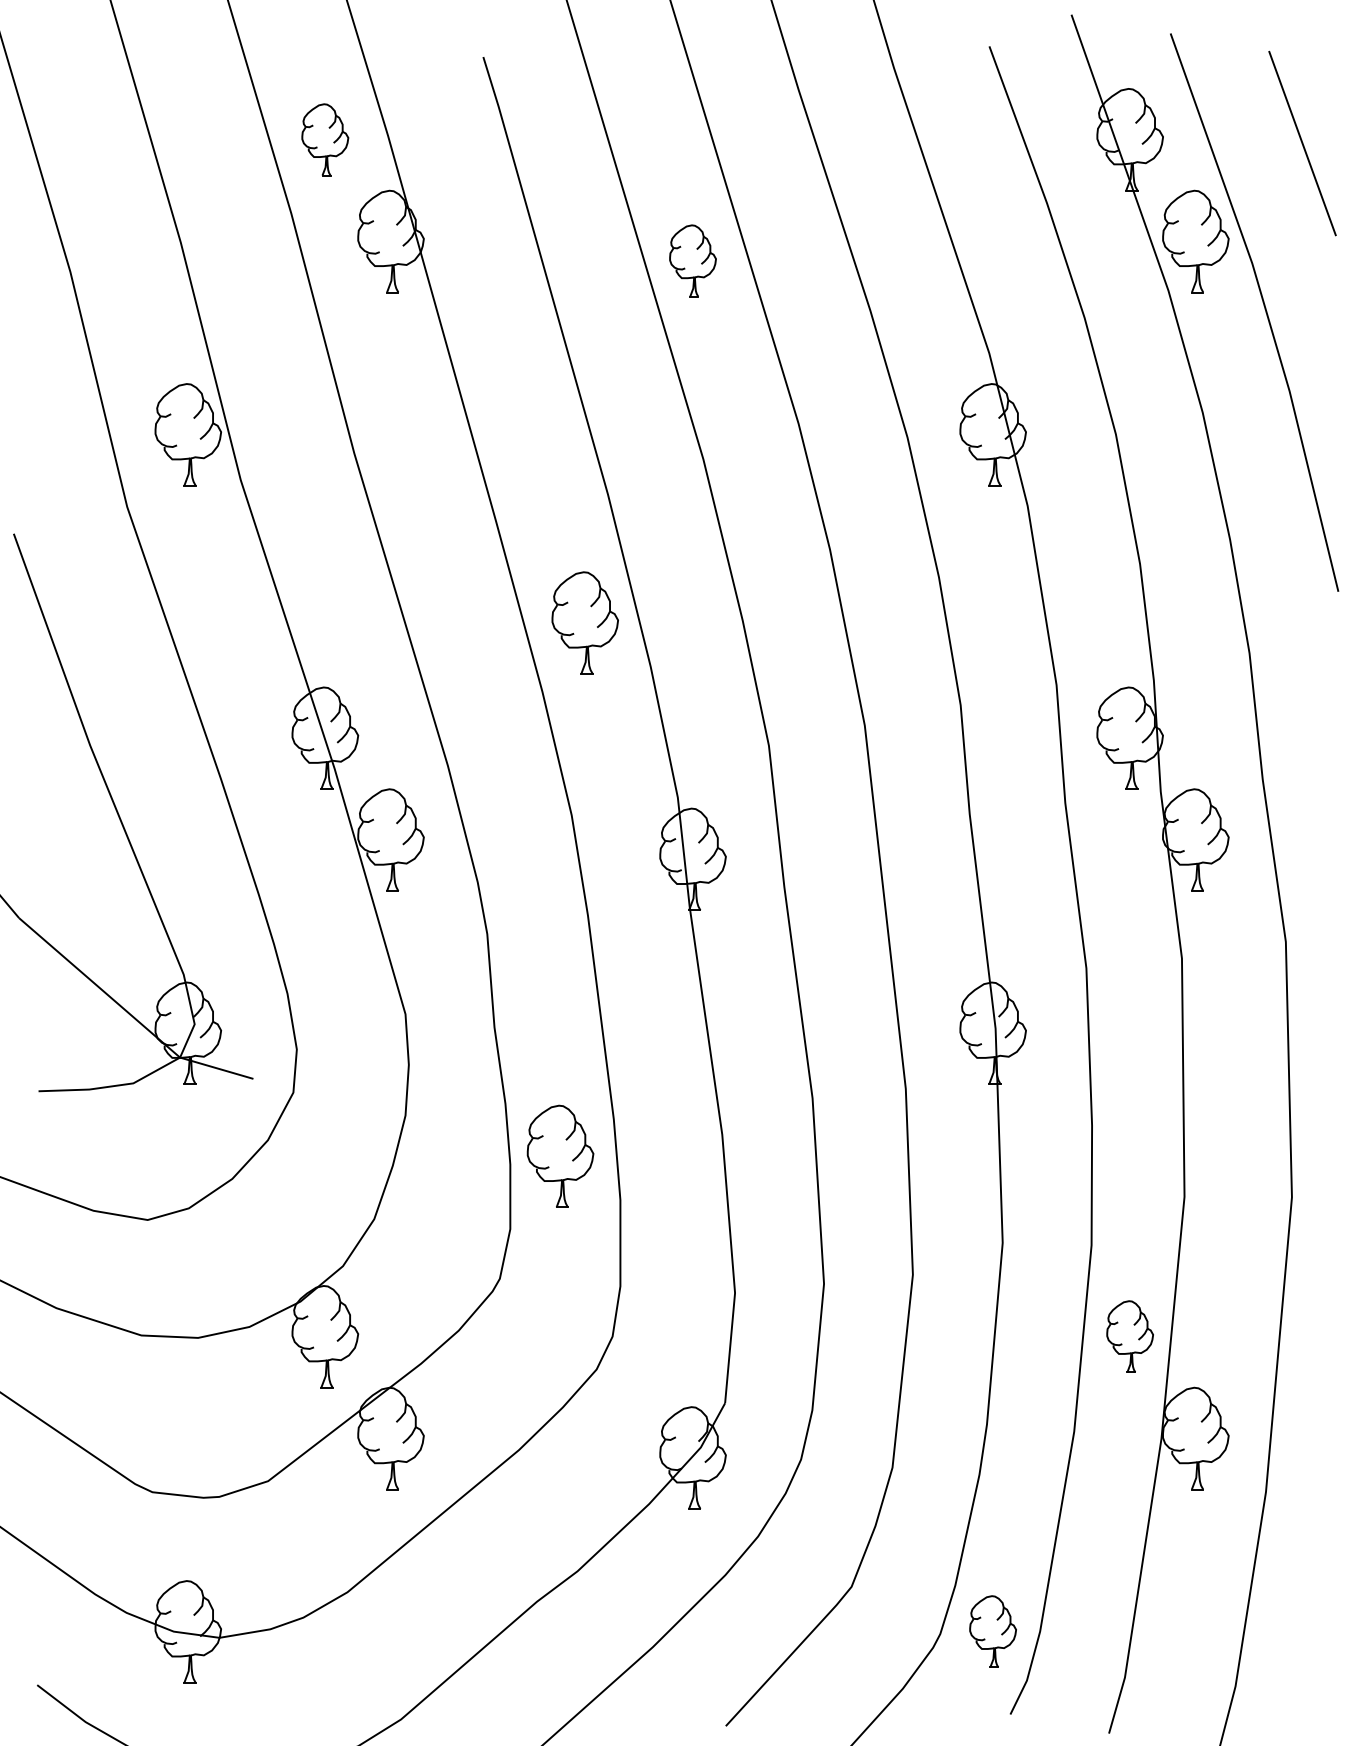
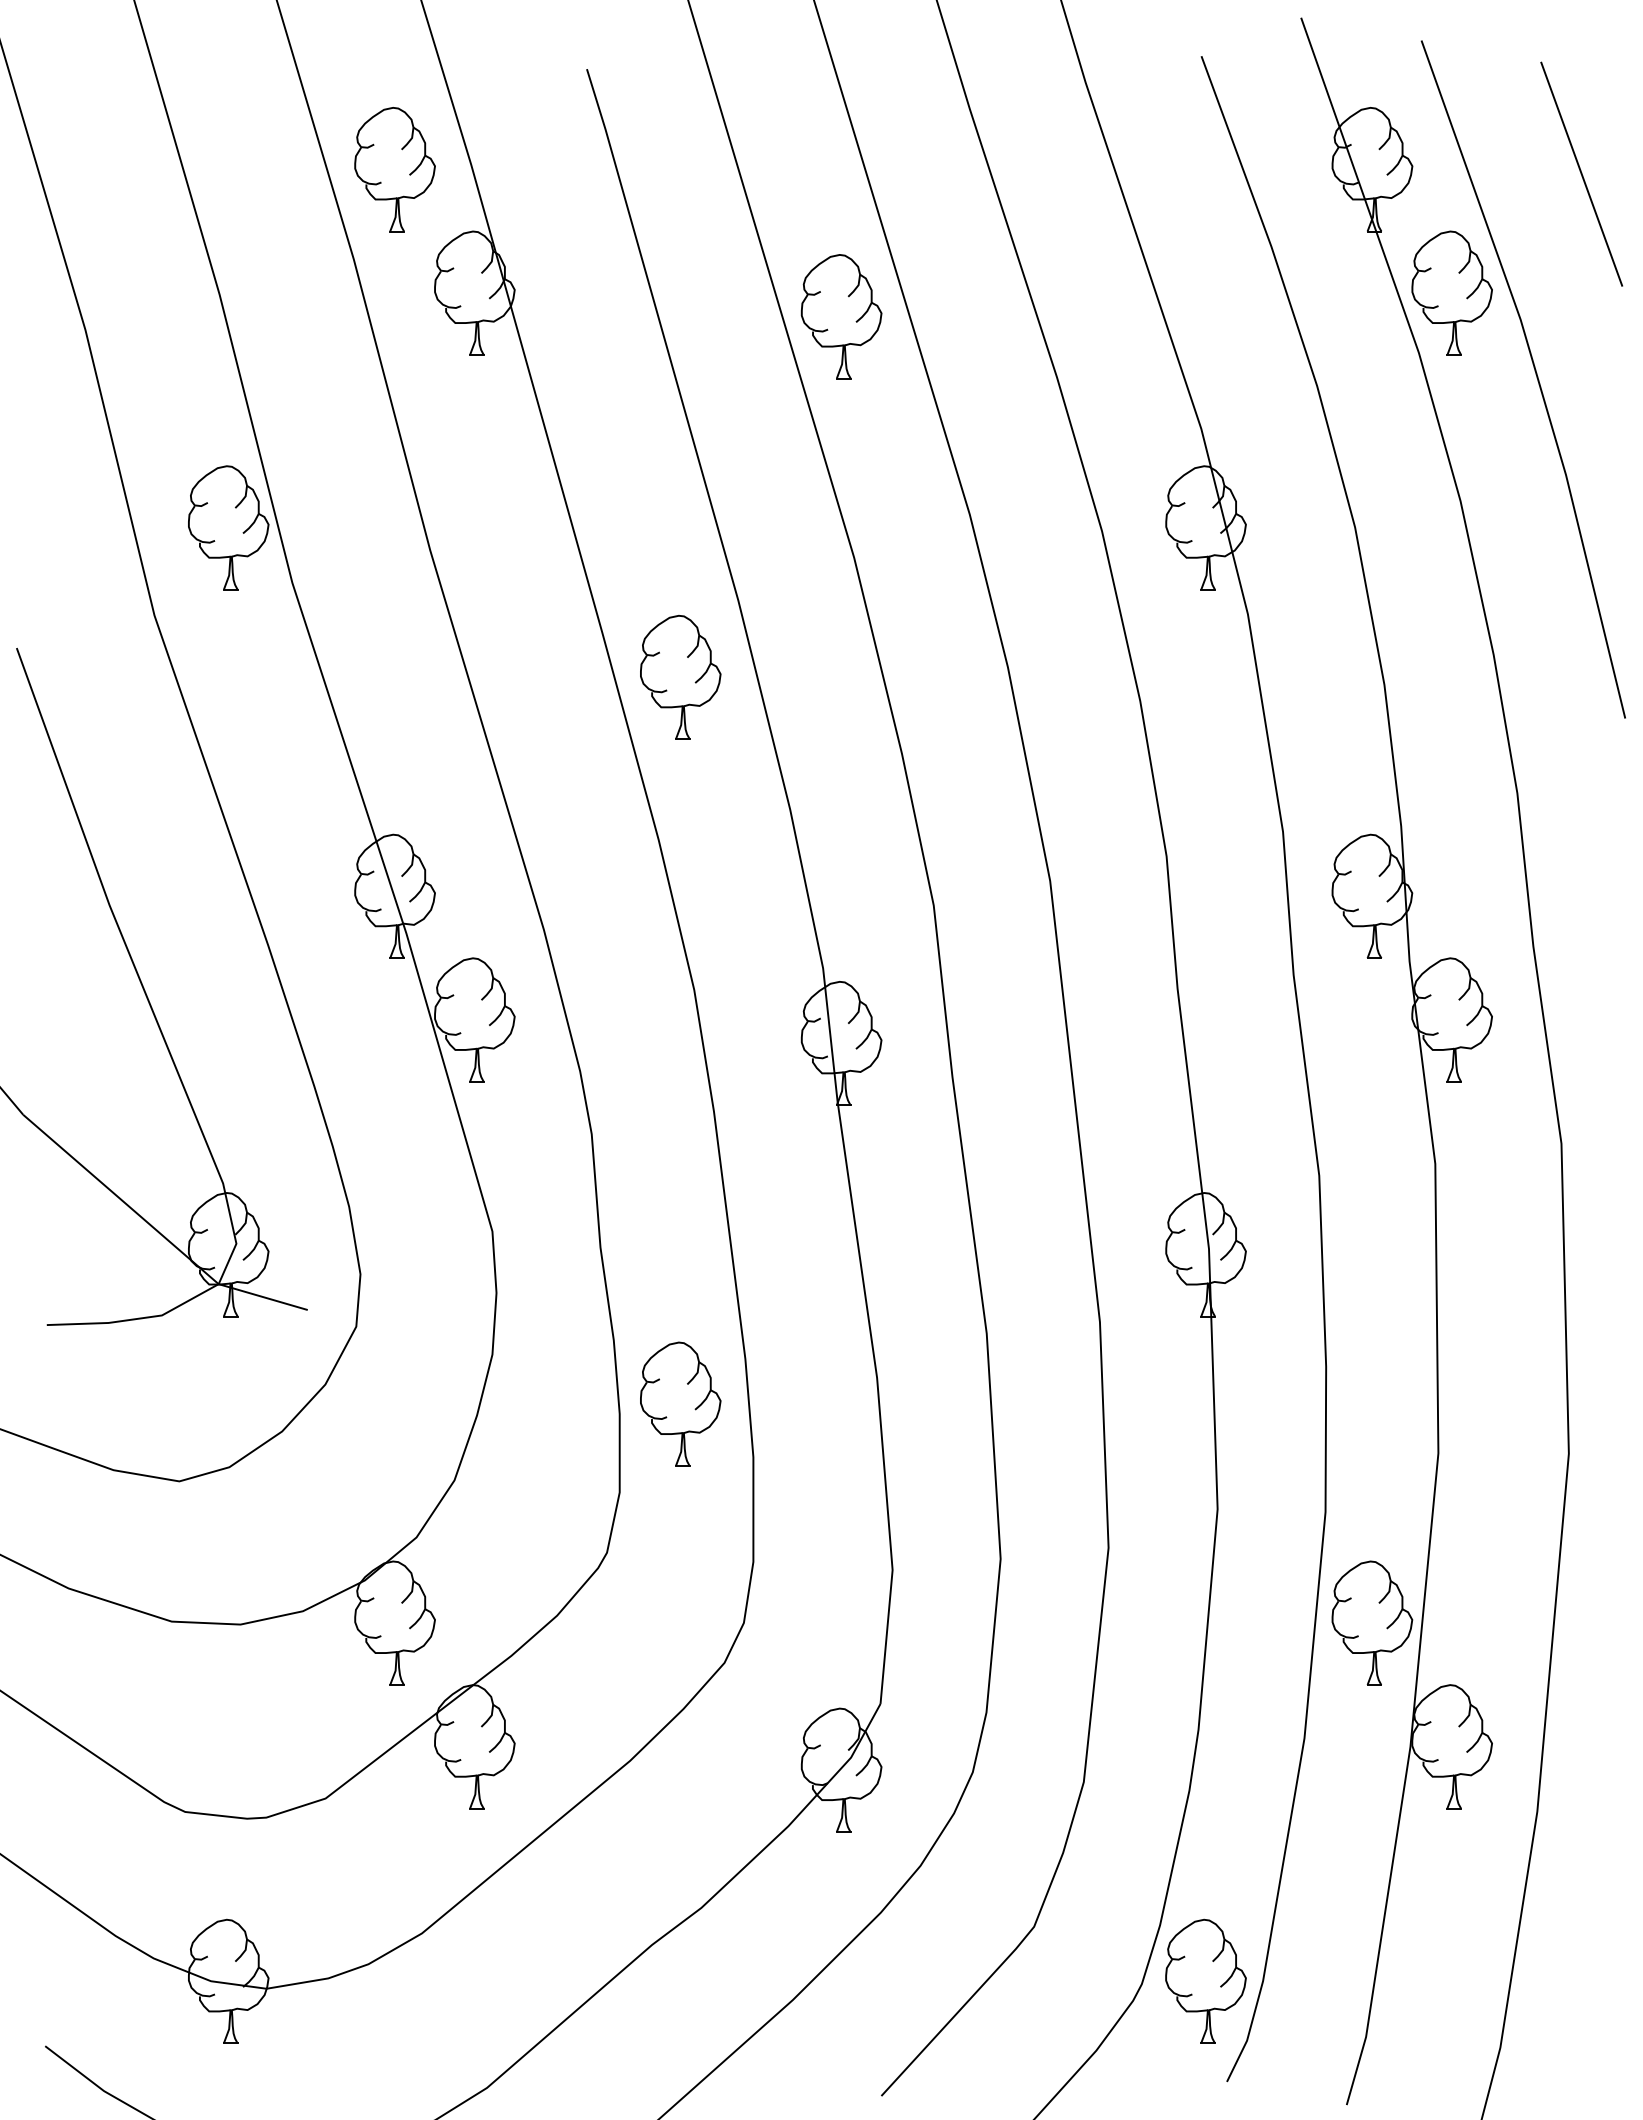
part: (324, 139) -> (394, 169), size x1.43
part: (692, 260) -> (841, 316), size x1.43
part: (585, 623) -> (680, 677), moved
part: (1130, 1336) -> (1372, 1622), size x1.43
part: (992, 1631) -> (1205, 1980), size x1.43

